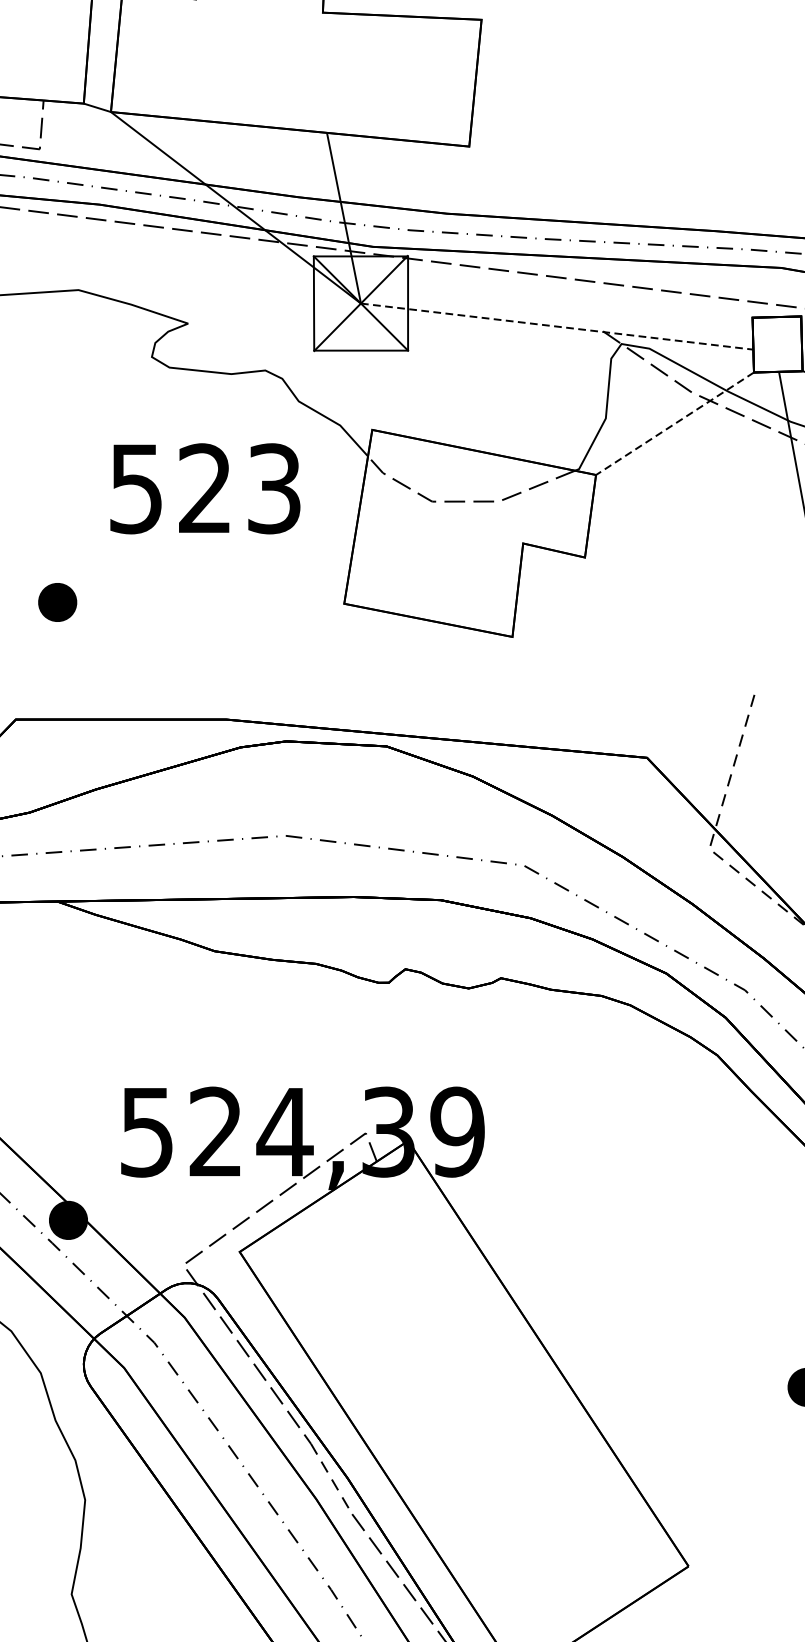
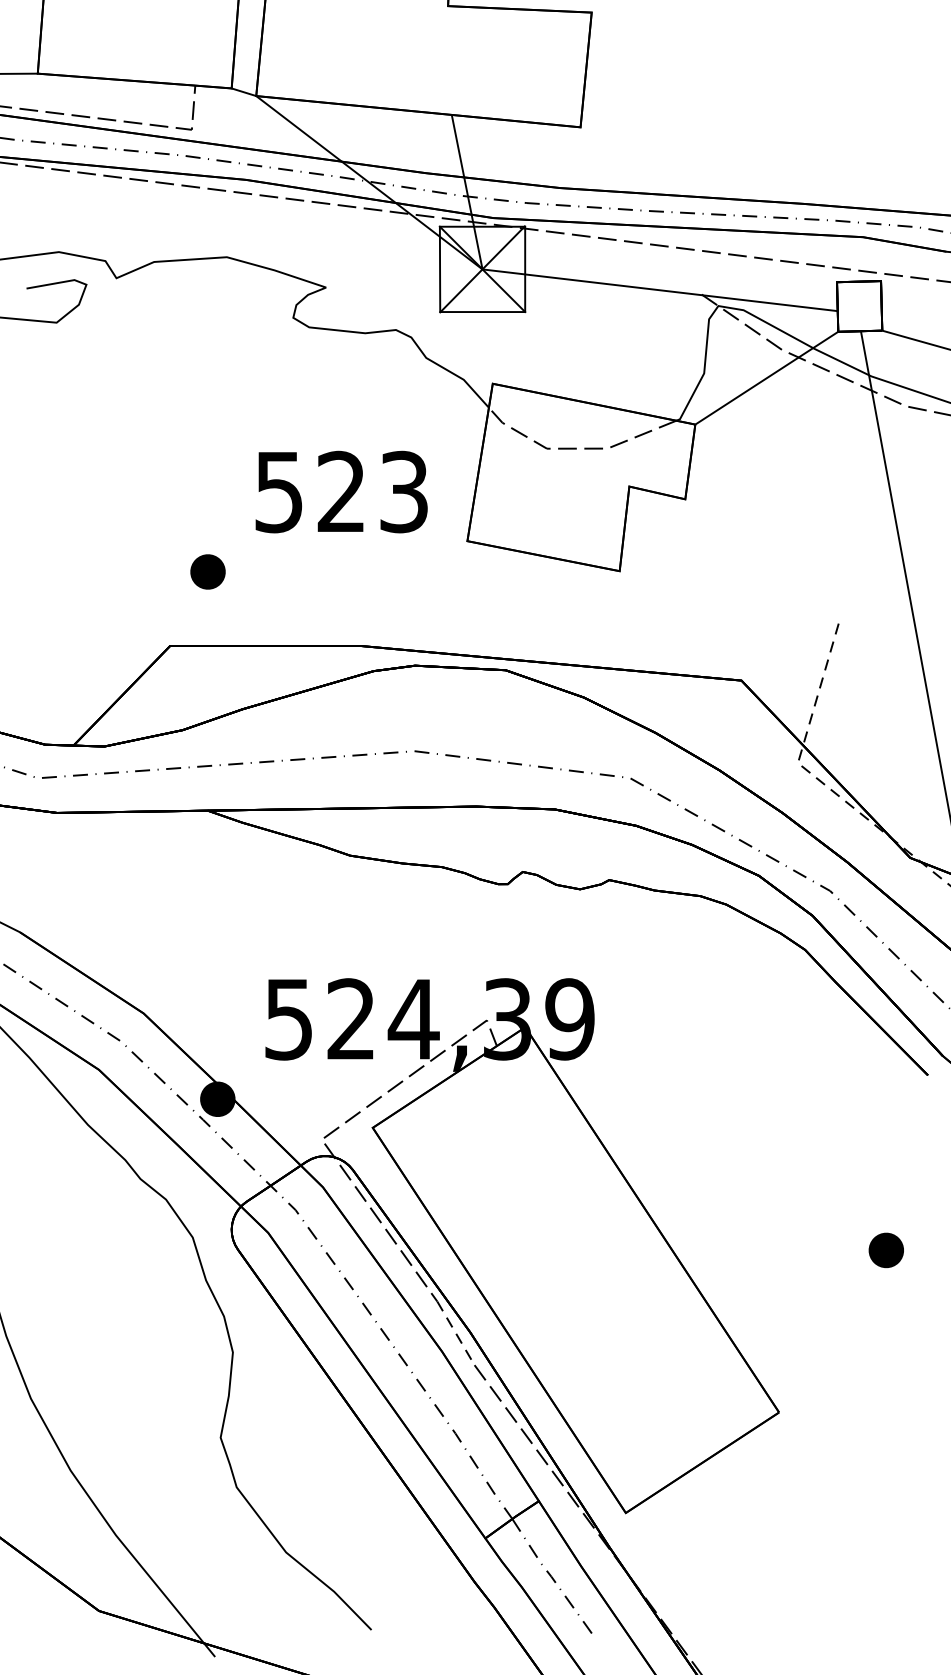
line: (557, 326) -> (660, 290), dashed -> solid
line: (674, 424) -> (766, 378), dashed -> solid
text: (205, 488) -> (341, 491), moved
part: (57, 601) -> (207, 571), moved

